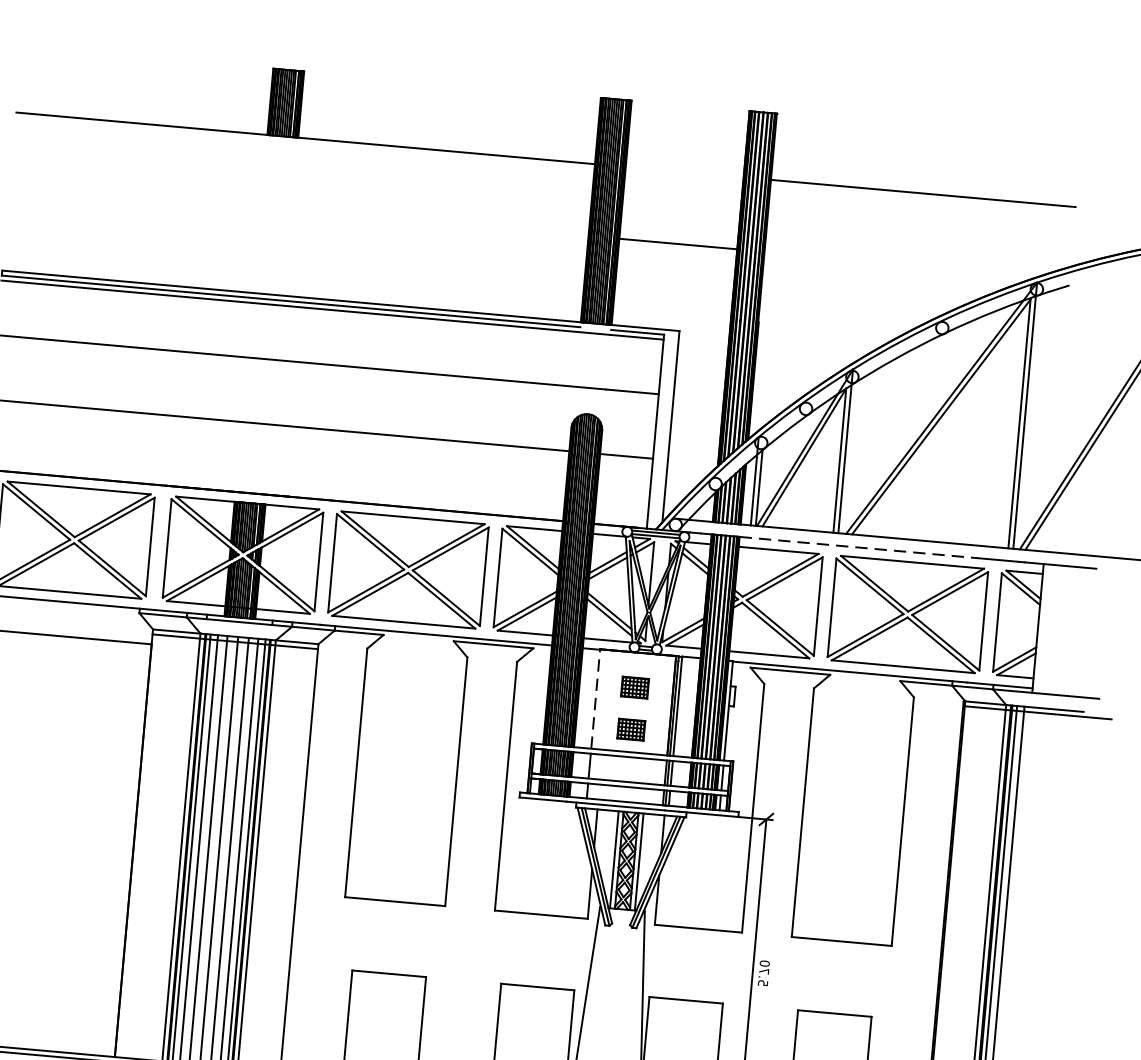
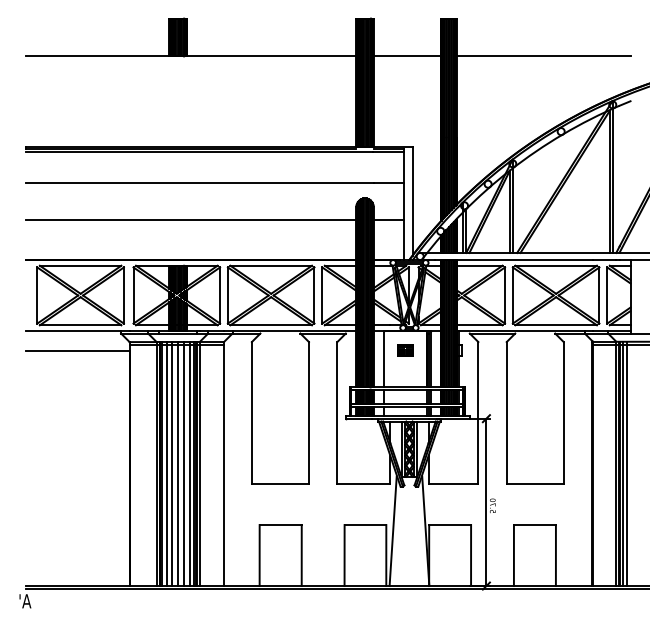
line: (678, 244) -> (407, 56), moved
line: (859, 548) -> (525, 260), dashed -> solid
line: (595, 697) -> (383, 358), dashed -> solid
part: (631, 729) -> (405, 374), removed

